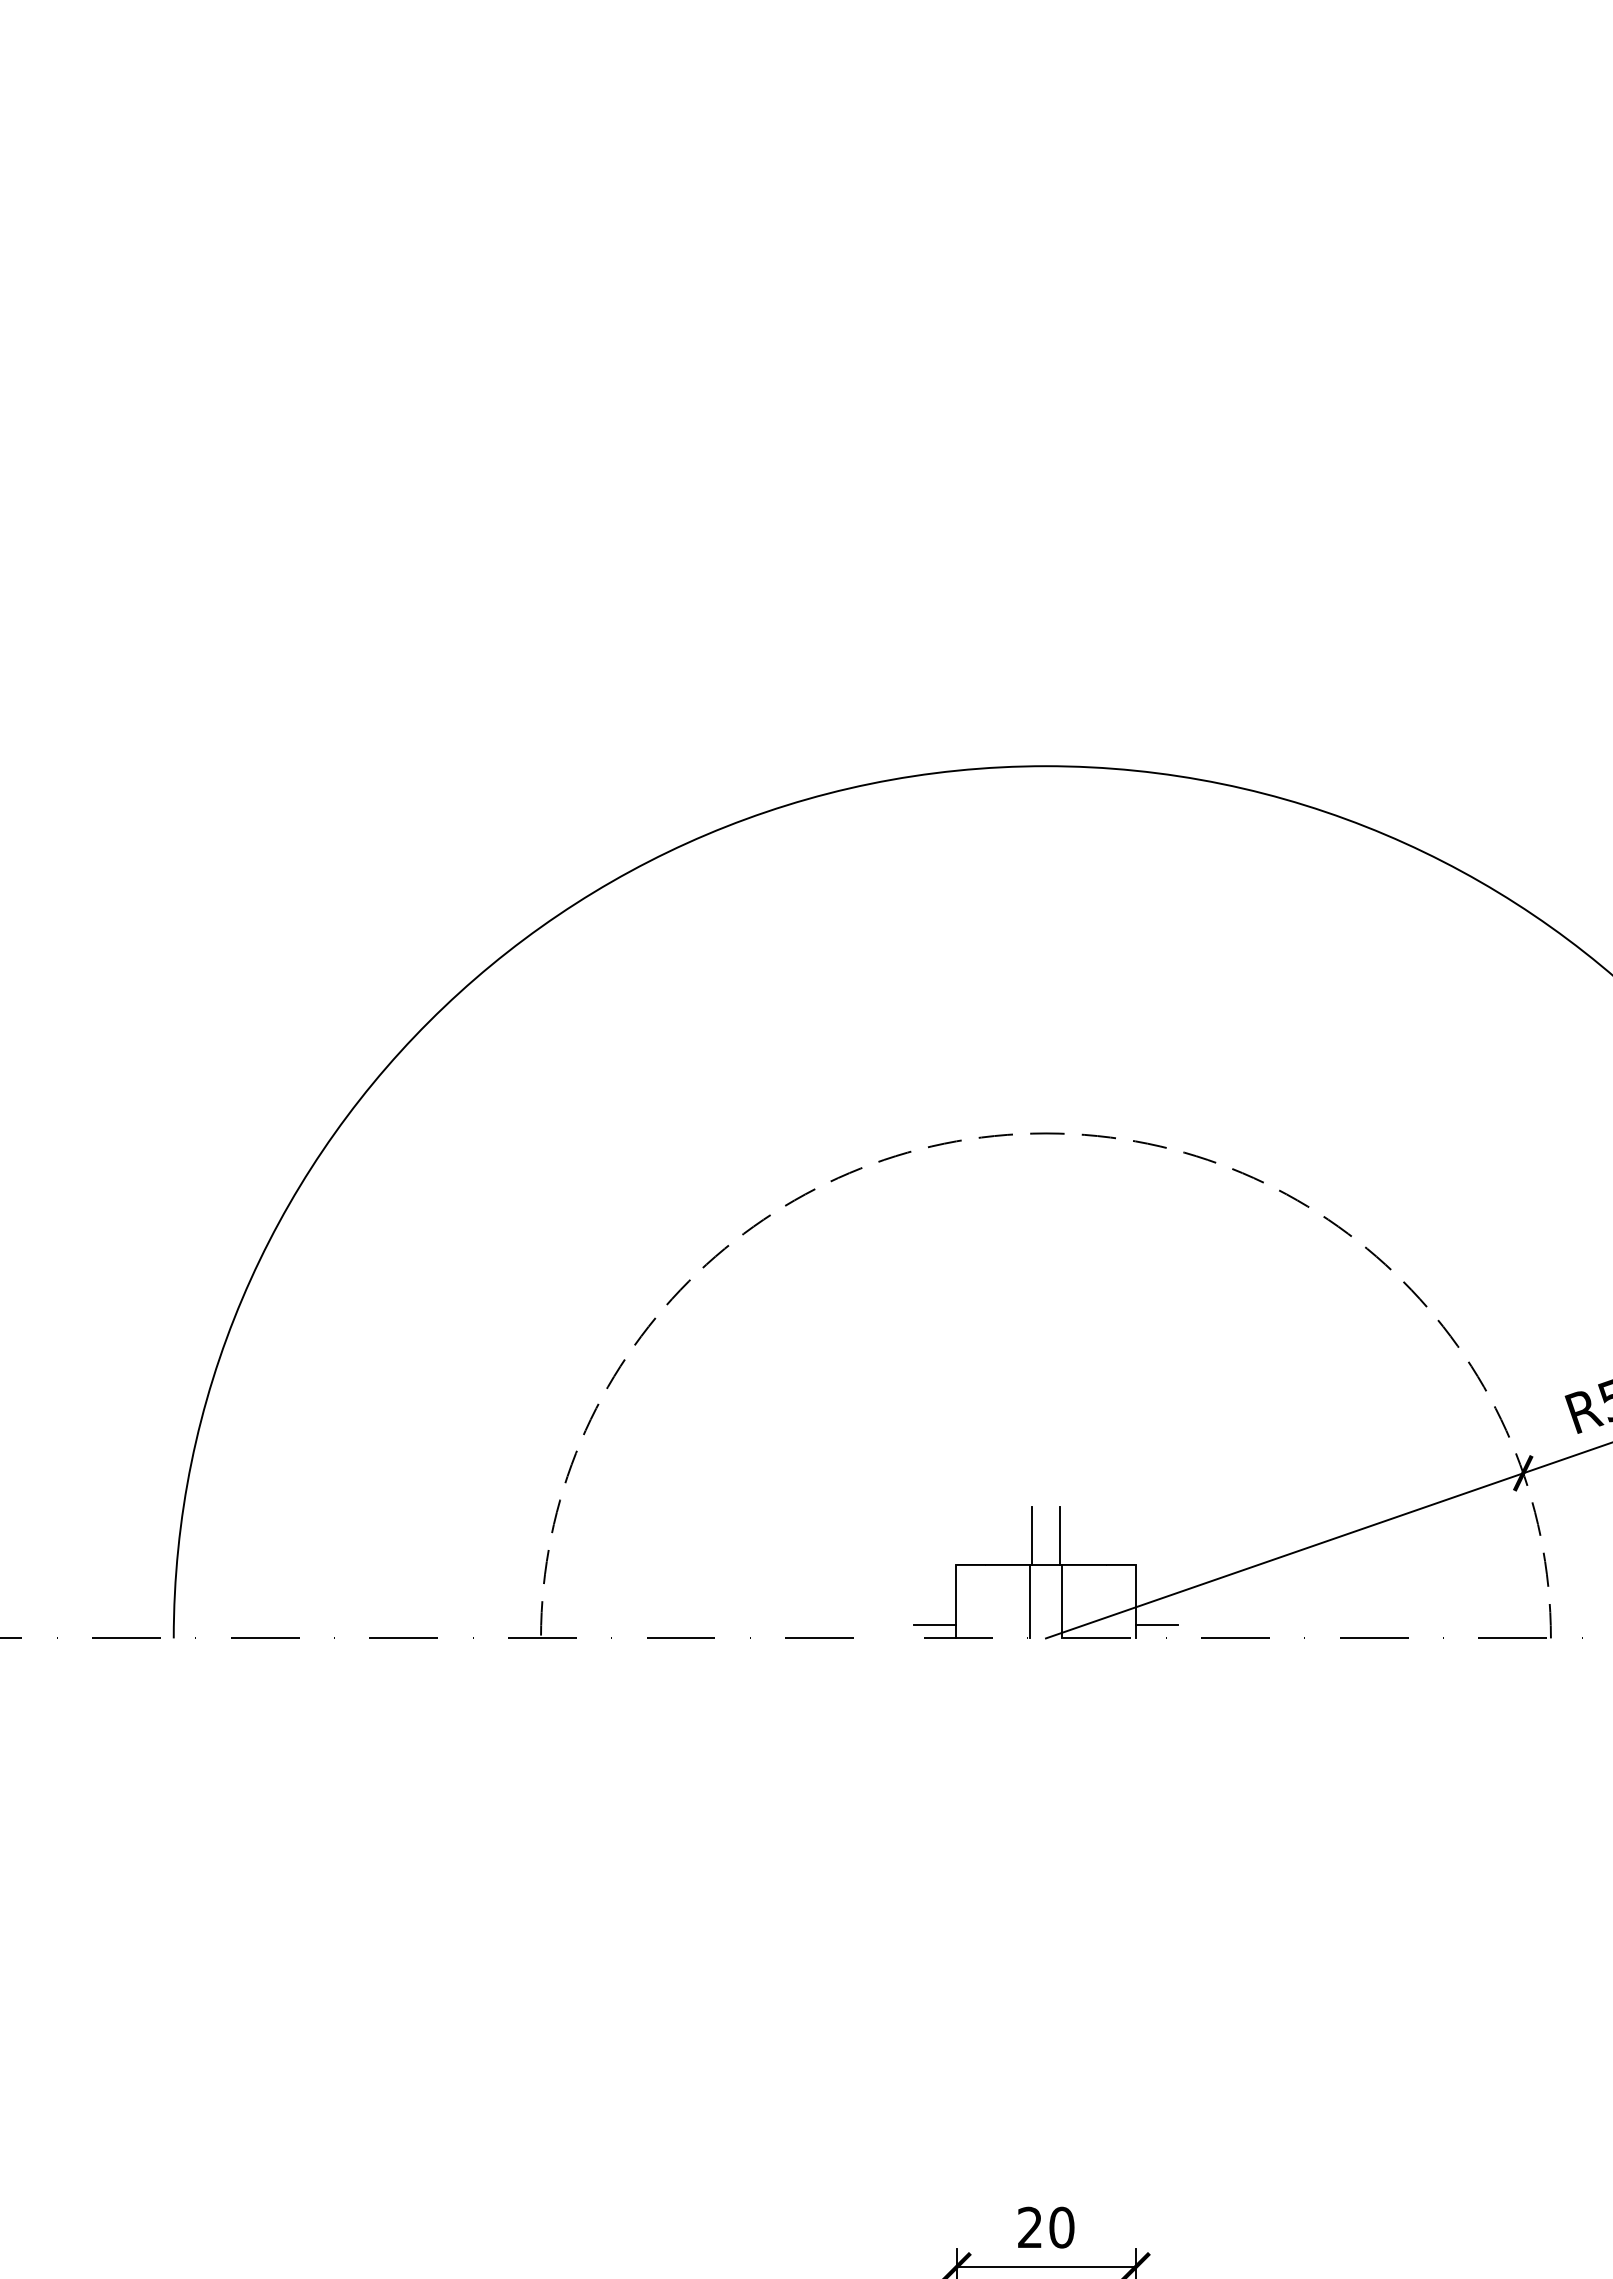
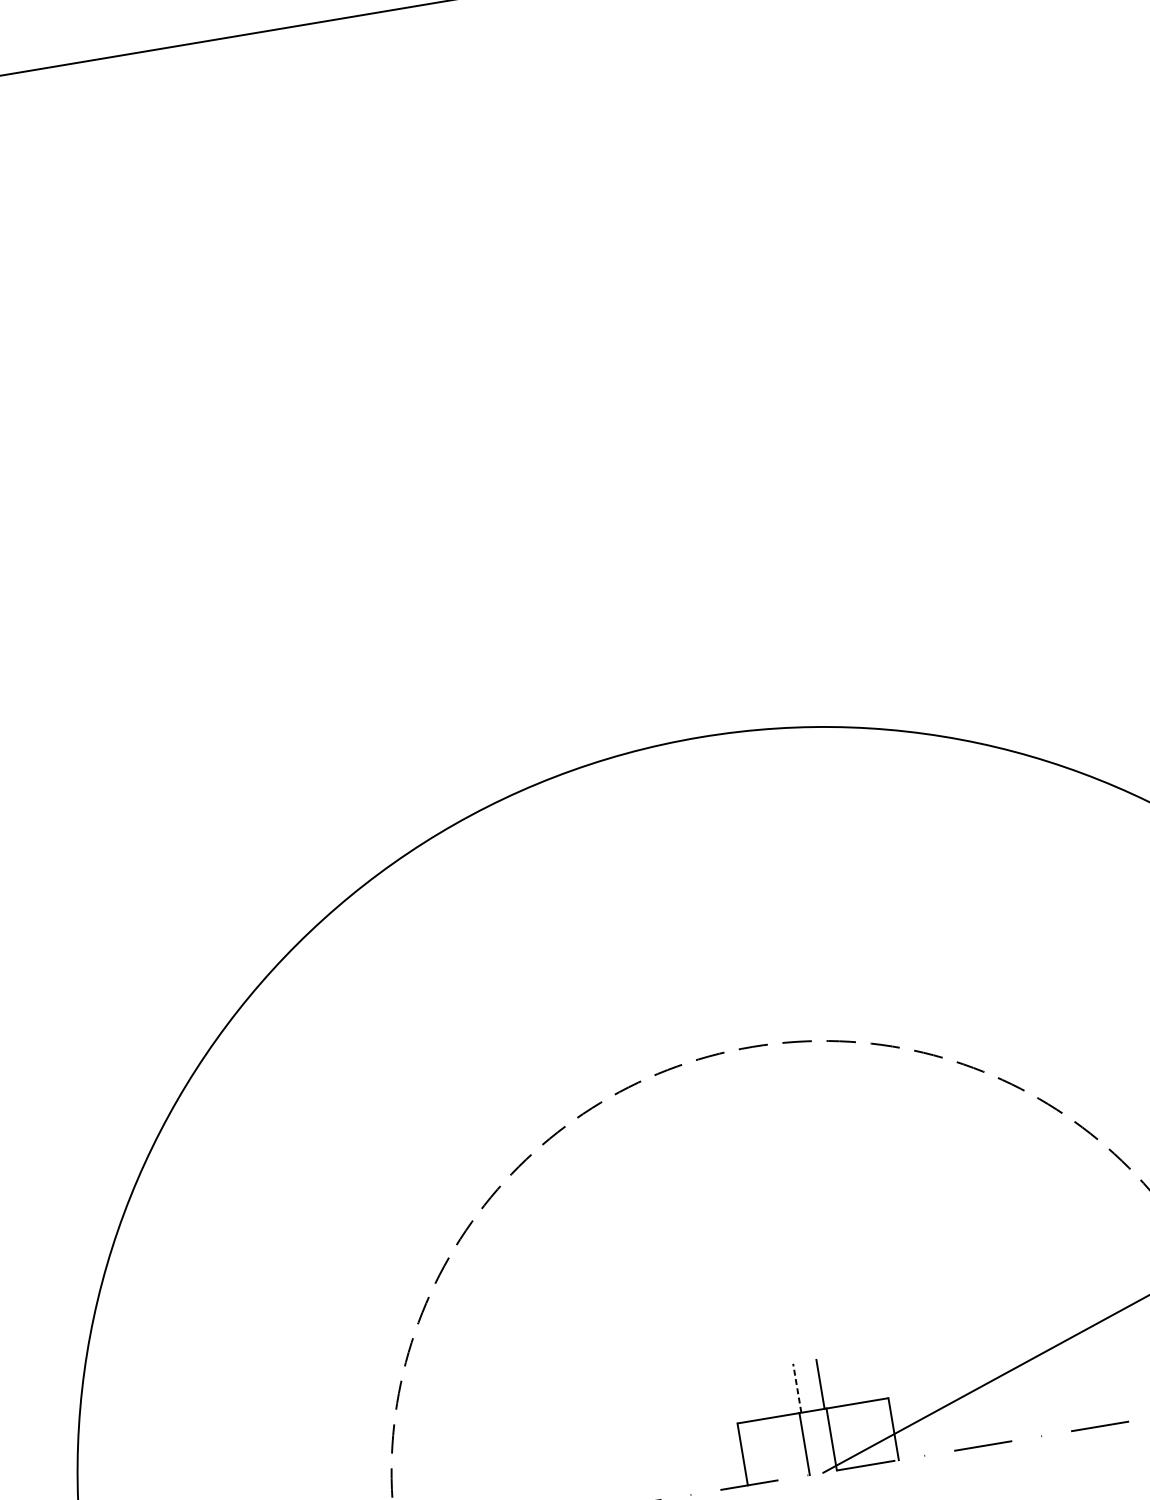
line: (1032, 1535) -> (797, 1387), solid -> dashed
line: (935, 1624) -> (728, 1476), removed
line: (1156, 1624) -> (914, 1445), removed

